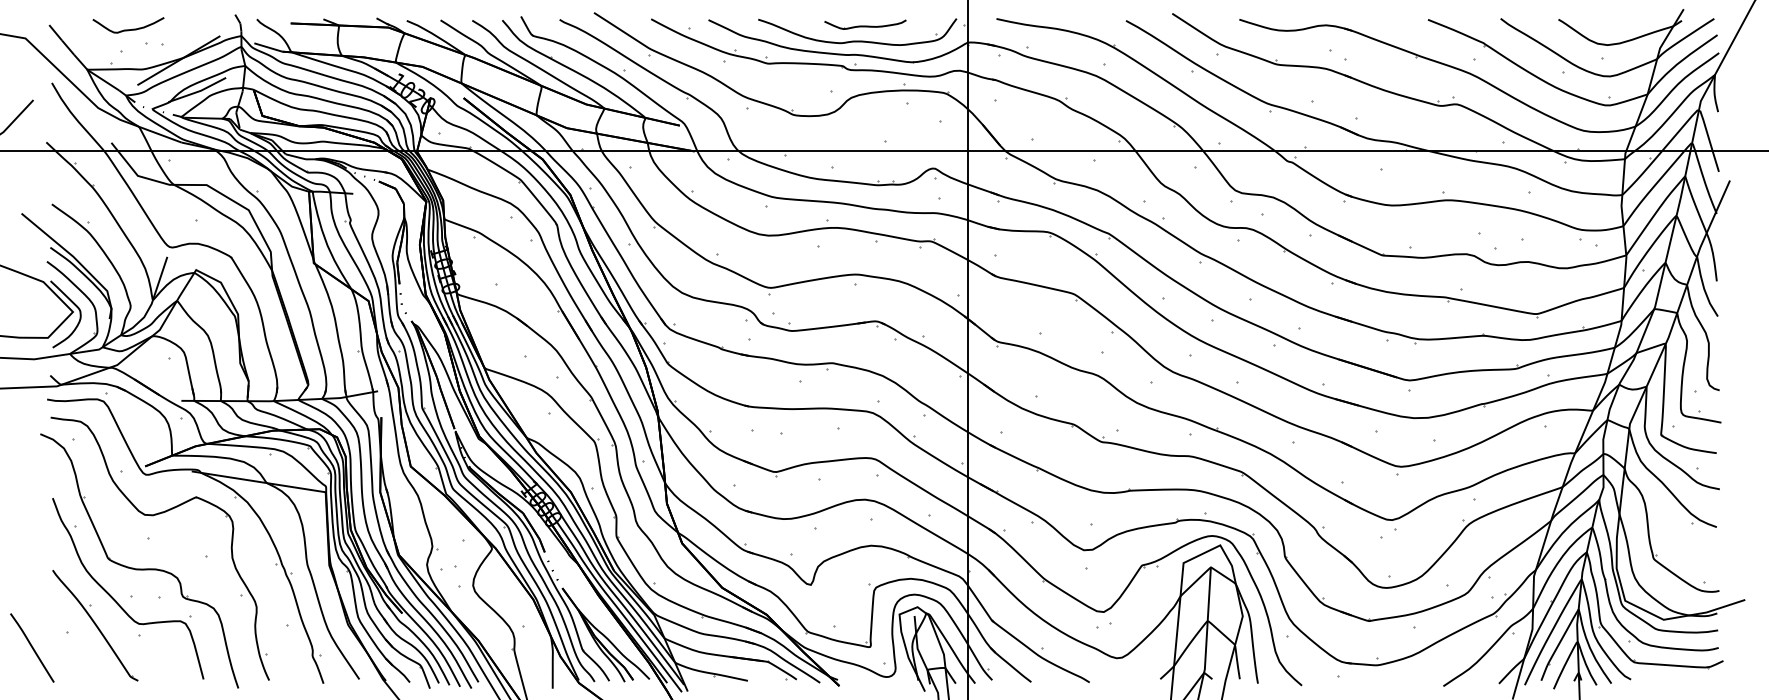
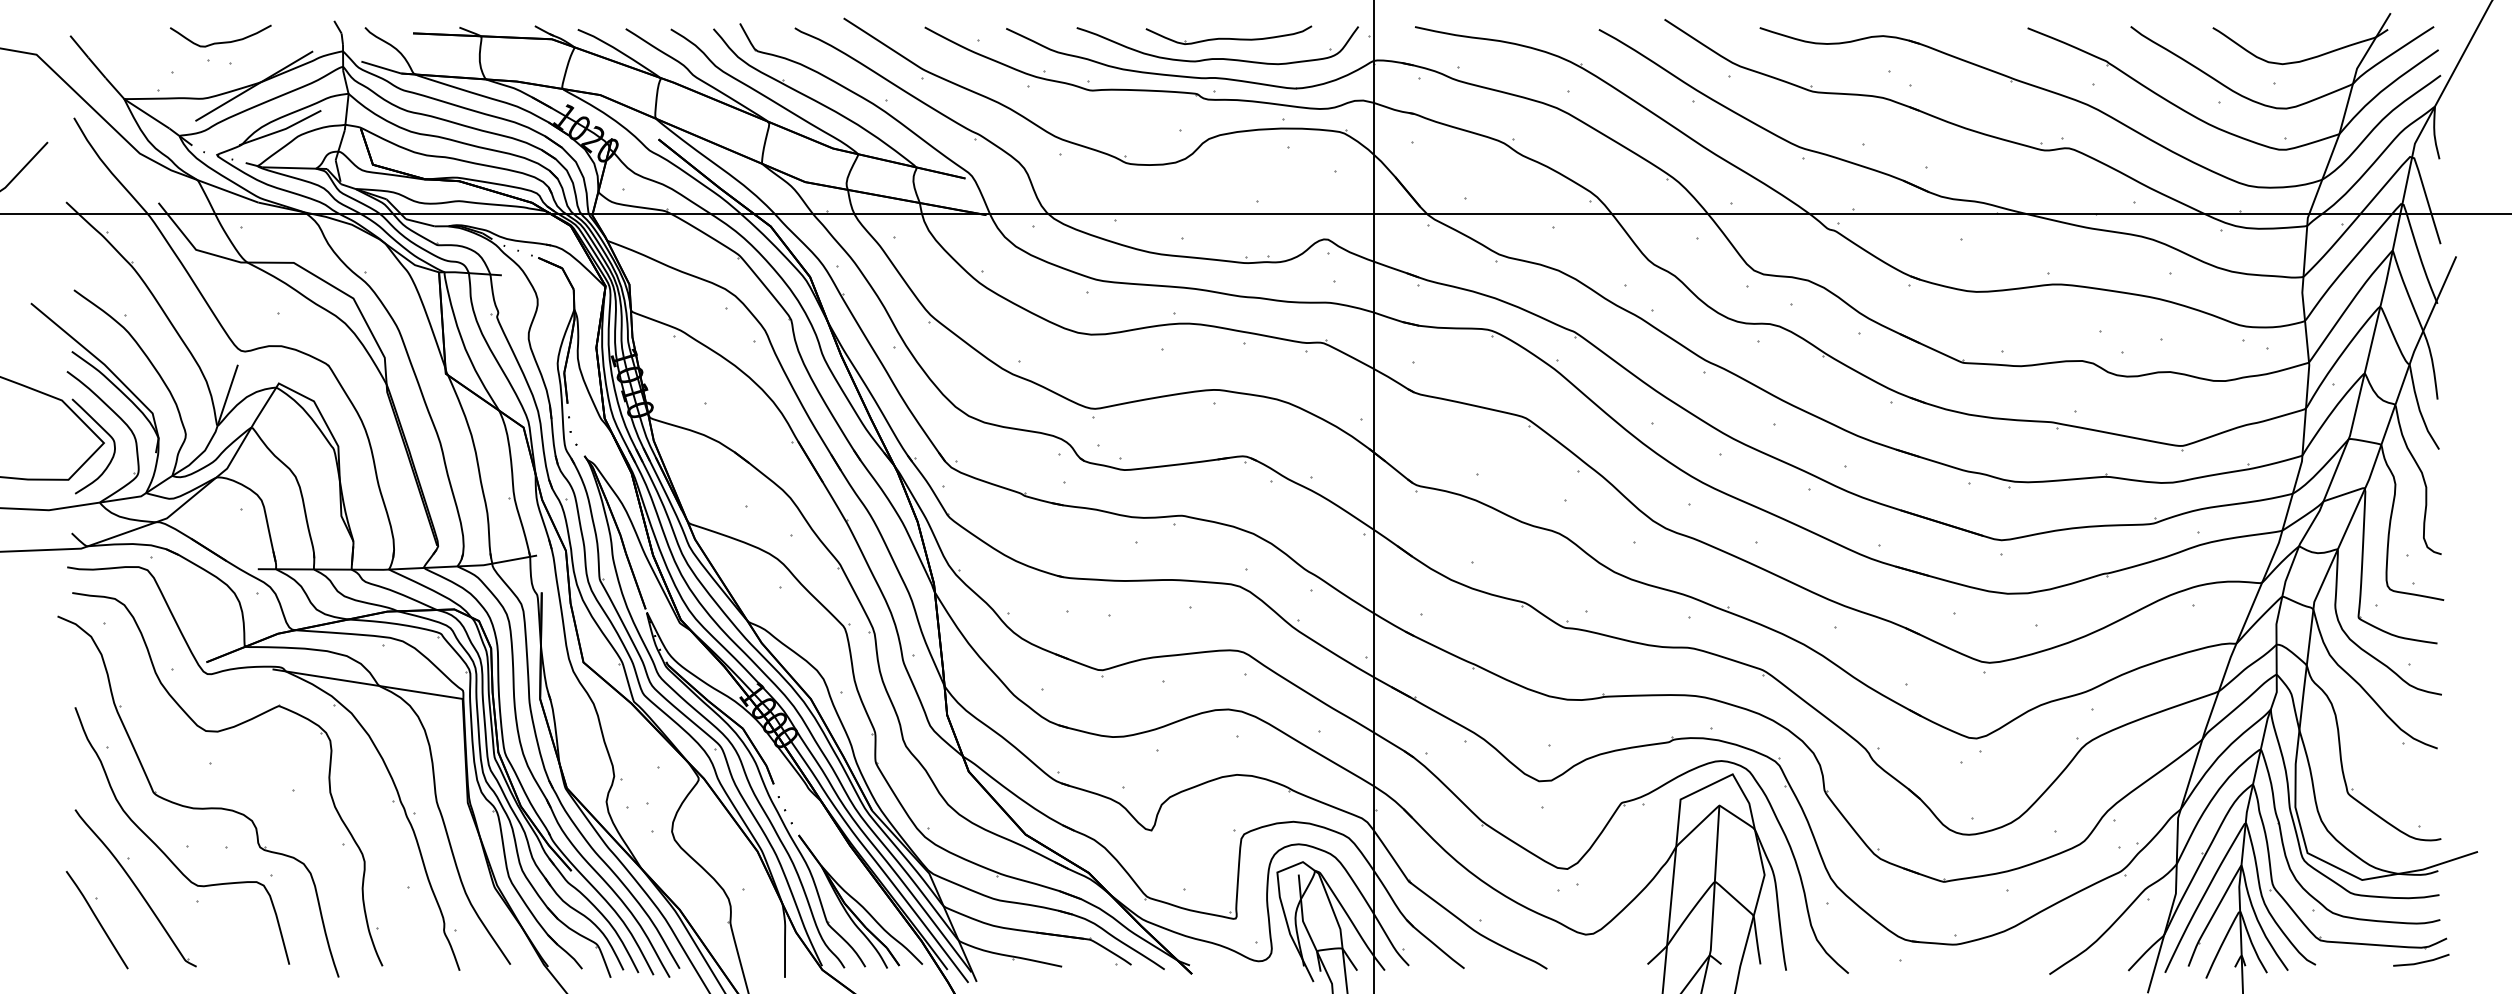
part: (865, 24) -> (1228, 34), size x1.43
curve: (130, 29) -> (223, 41), moved
curve: (31, 647) -> (96, 919), moved
line: (1705, 677) -> (2421, 961), added

